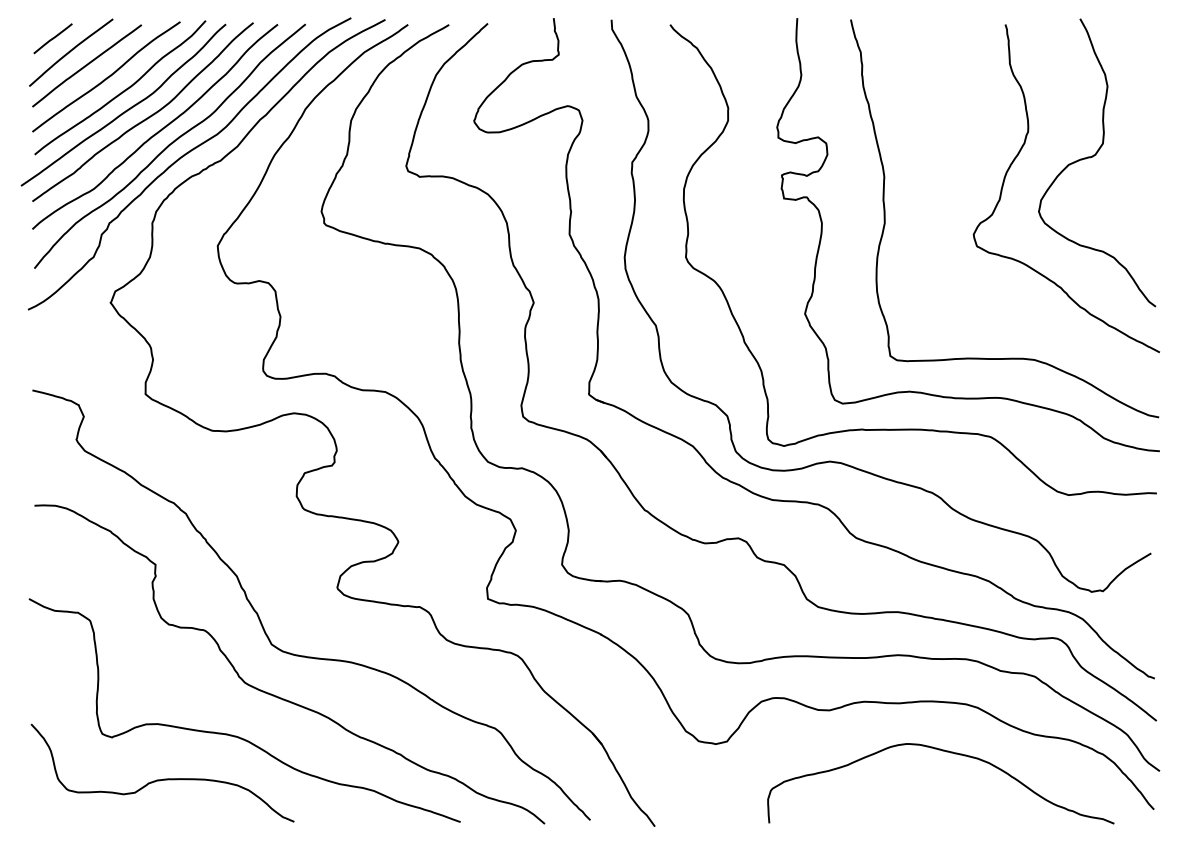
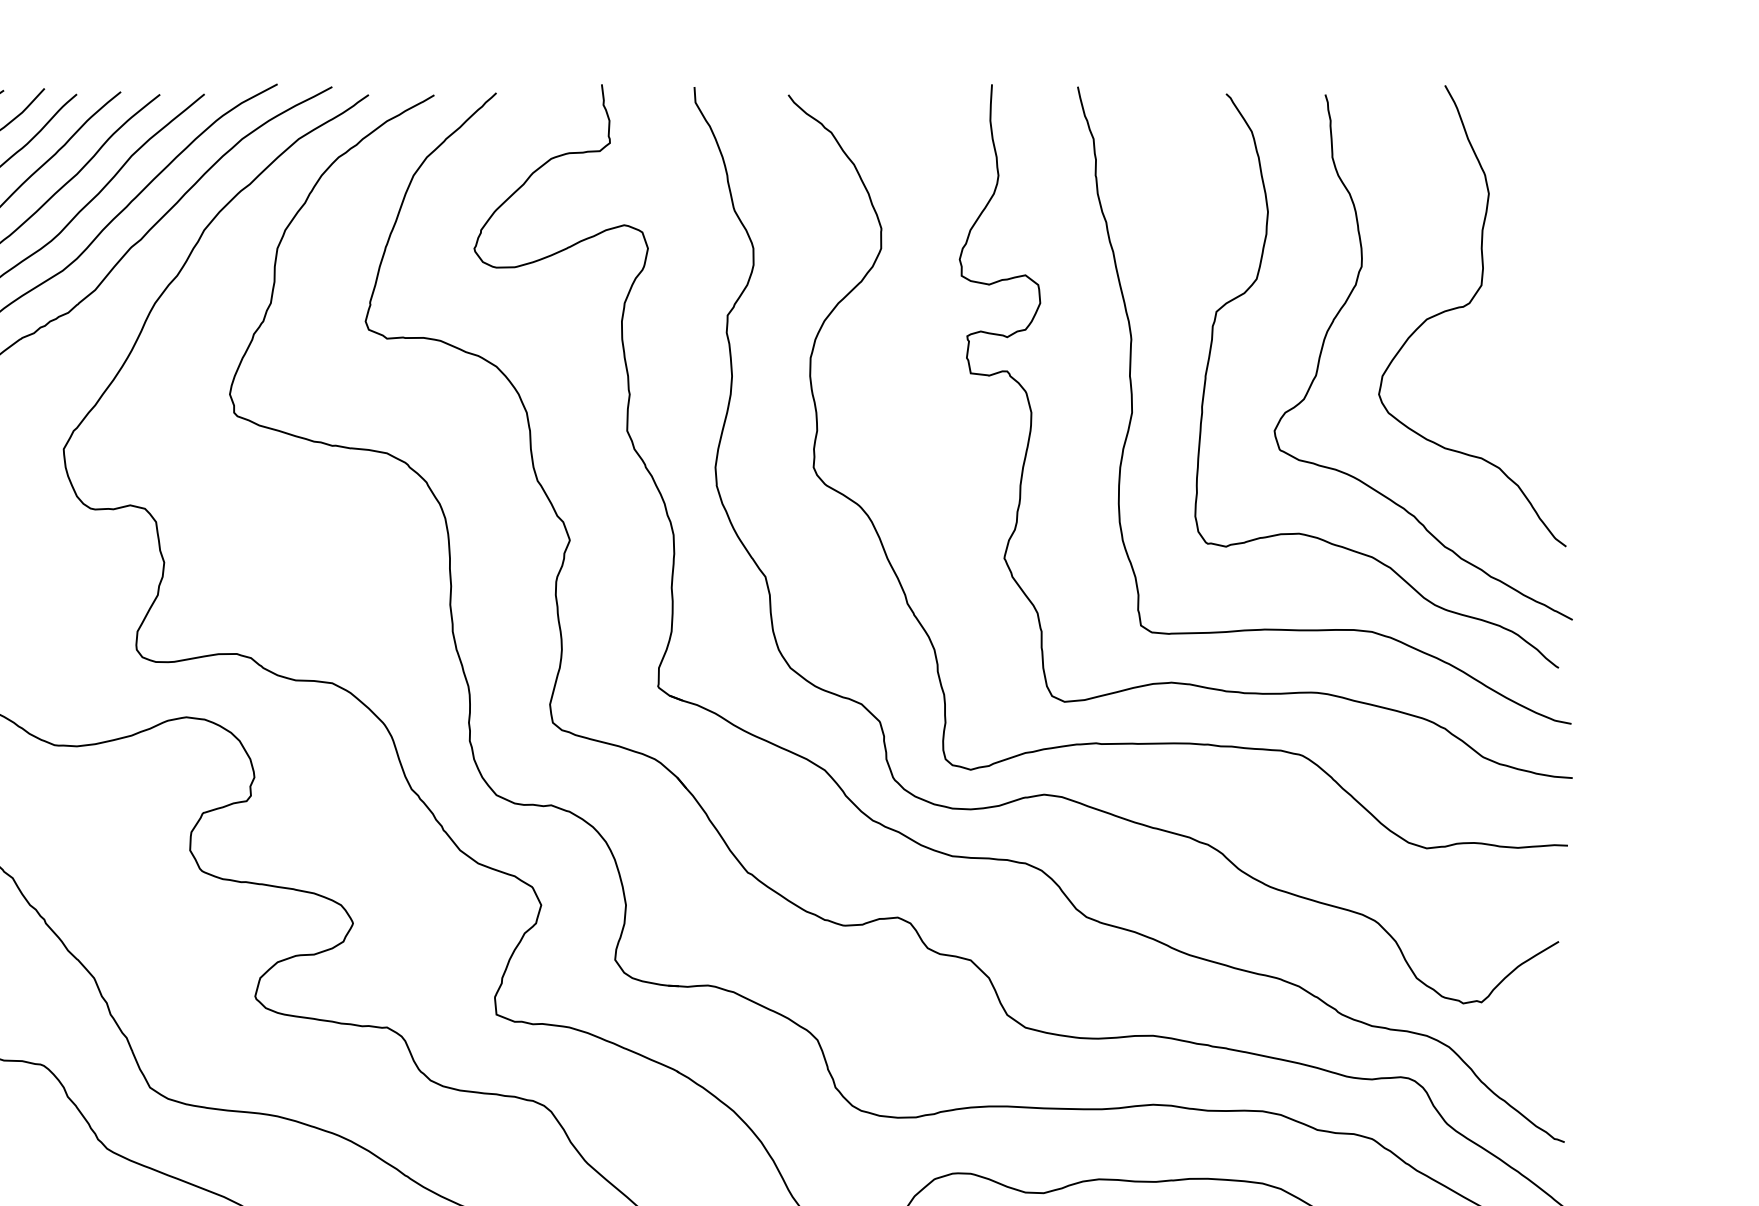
curve: (963, 140) -> (1258, 280), added

